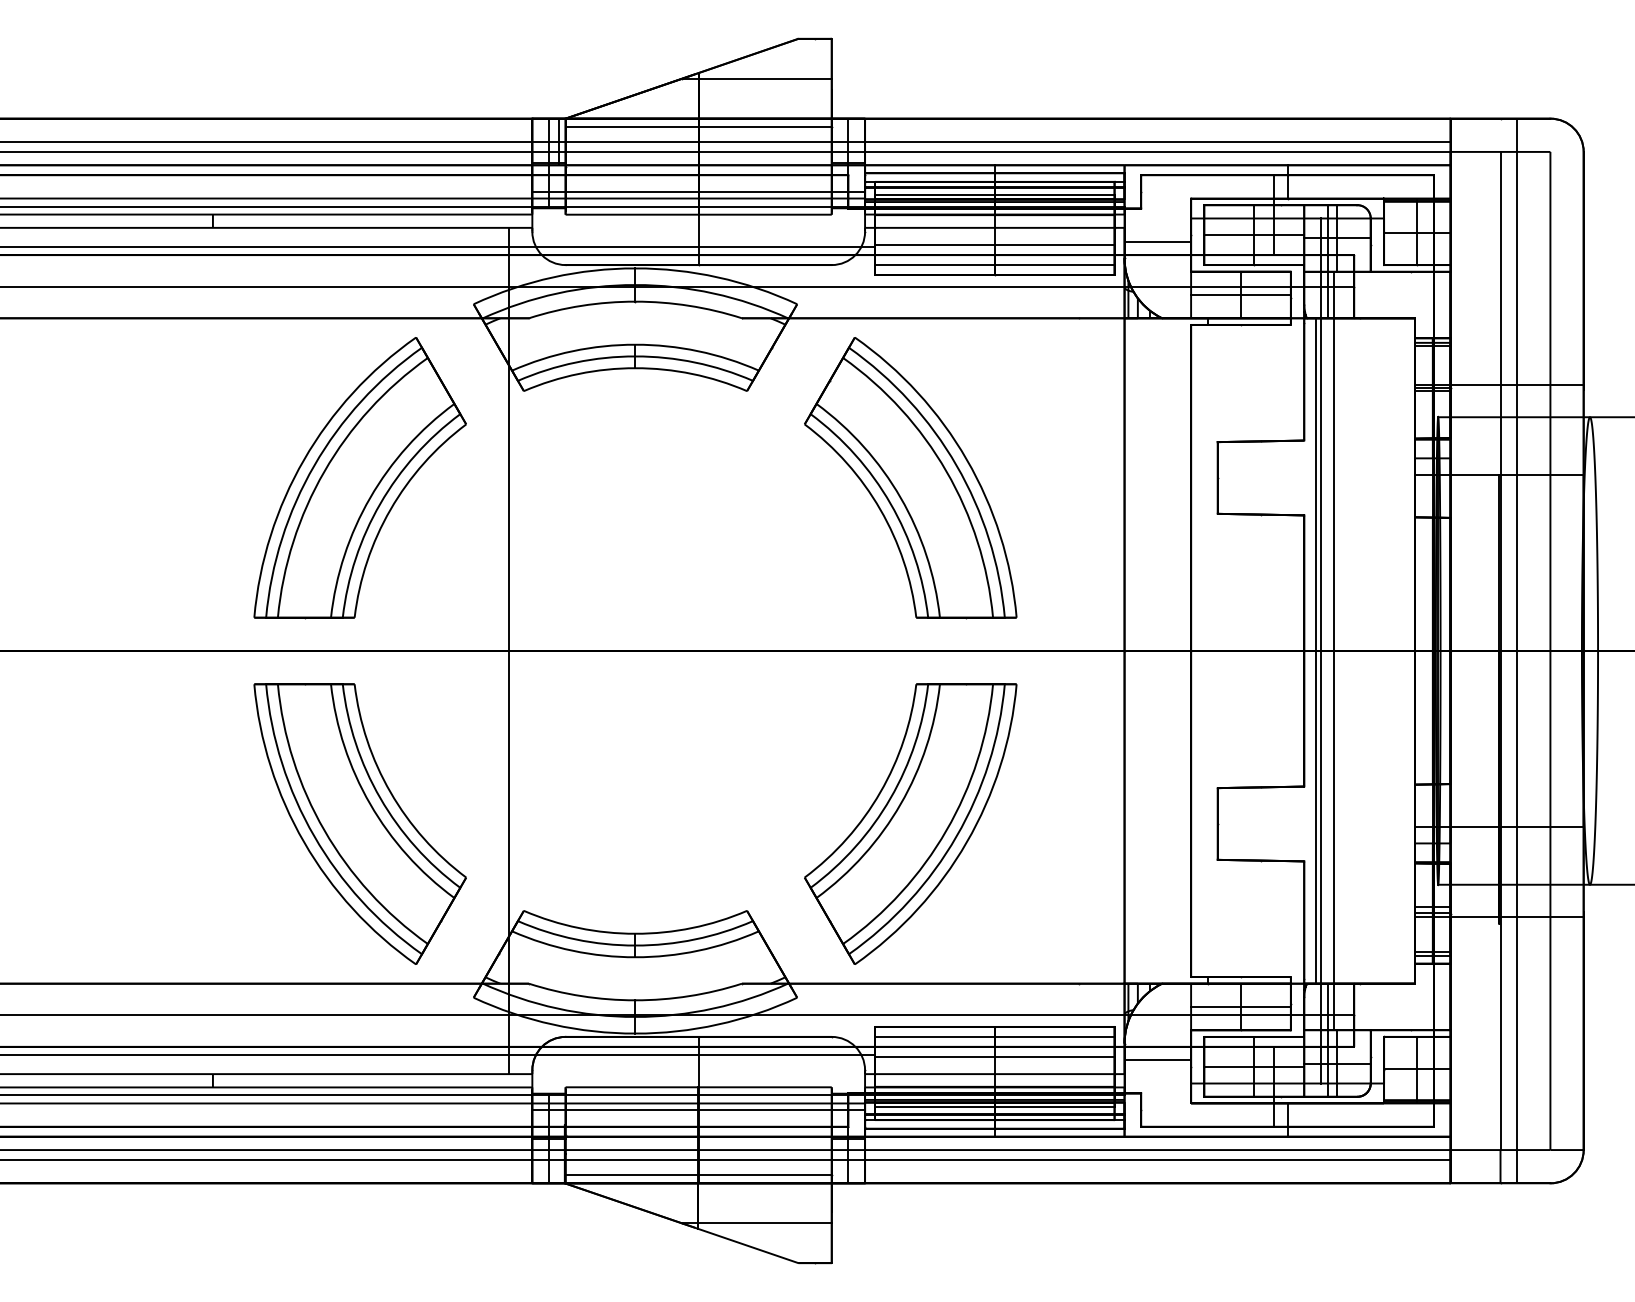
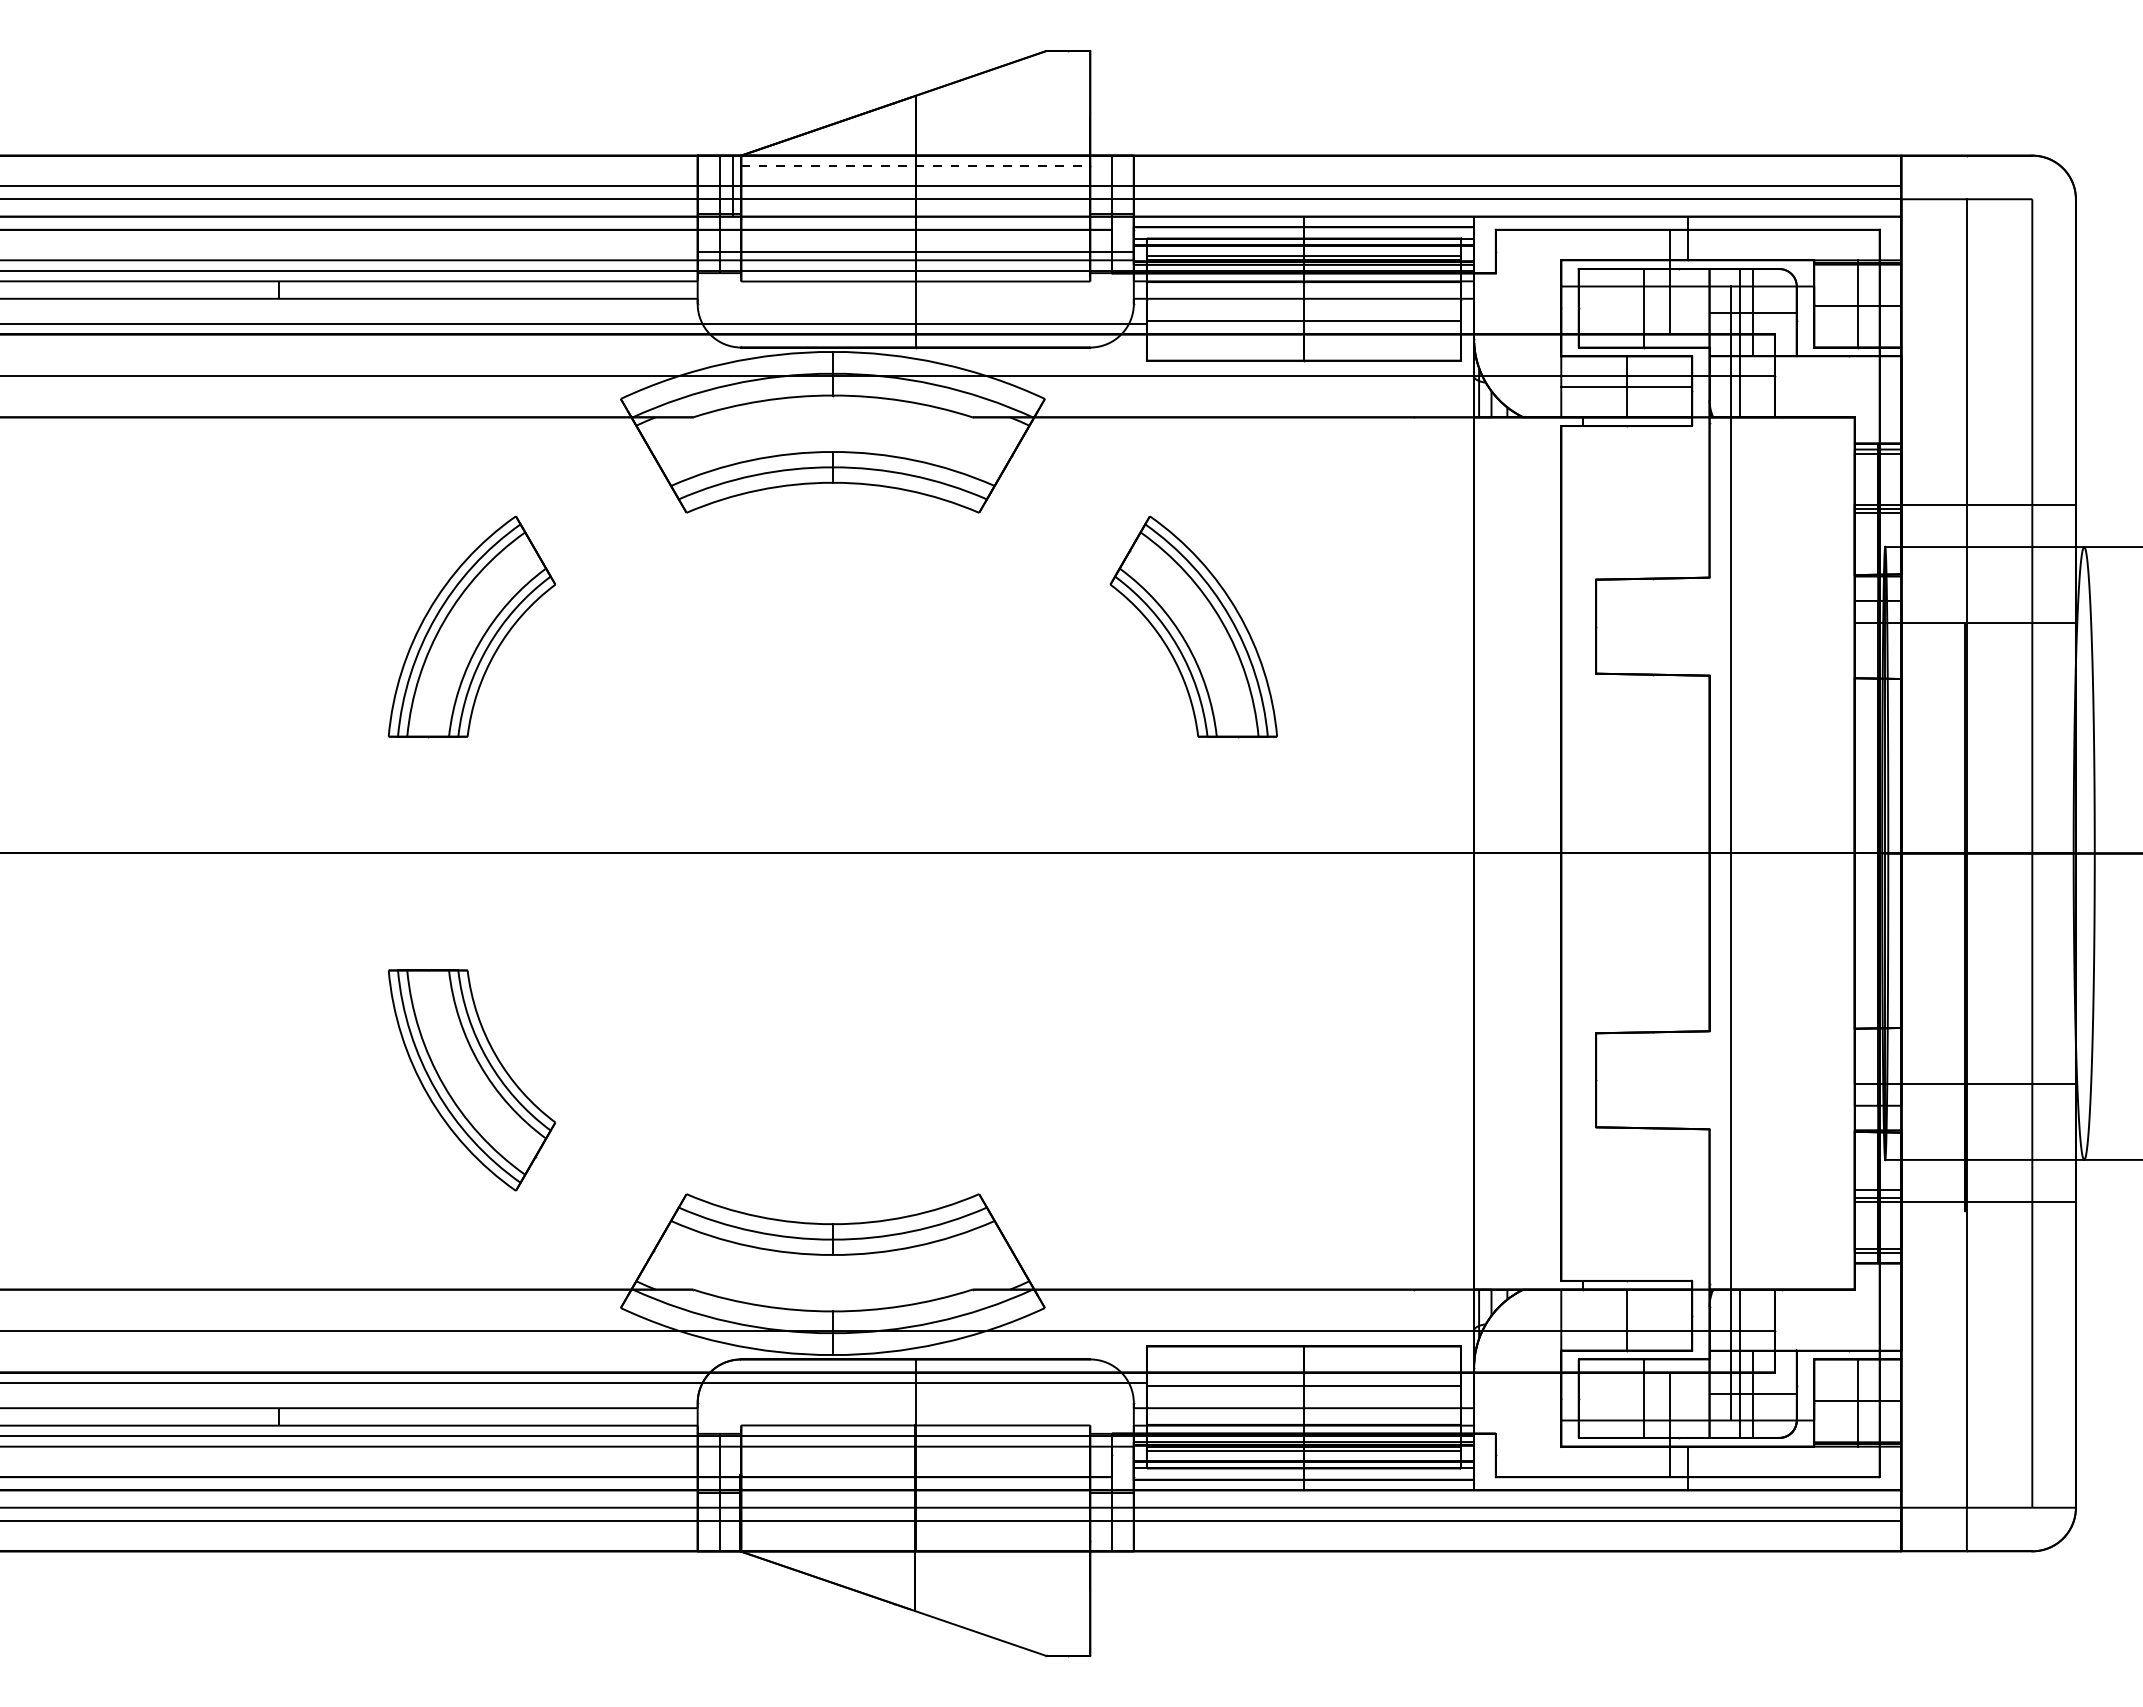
line: (756, 78) -> (991, 103), removed
line: (699, 126) -> (916, 166), solid -> dashed
line: (1253, 235) -> (1643, 308), removed
line: (1157, 242) -> (1517, 317), removed
line: (994, 265) -> (1303, 347), removed
part: (359, 477) -> (471, 626), size x0.6
part: (910, 477) -> (1193, 626), size x0.6
line: (509, 651) -> (667, 853), removed
line: (1316, 651) -> (1725, 853), removed
line: (1333, 651) -> (1748, 853), removed
line: (1516, 651) -> (1988, 853), removed
part: (359, 824) -> (471, 1080), size x0.6
part: (910, 824) -> (1193, 1080), removed
line: (1240, 1007) -> (1626, 1320), removed
line: (994, 1036) -> (1303, 1359), removed
line: (1157, 1059) -> (1517, 1389), removed
line: (1253, 1066) -> (1643, 1398), removed
line: (698, 1110) -> (915, 1455), removed
line: (698, 1175) -> (915, 1540), removed
line: (756, 1223) -> (991, 1603), removed

